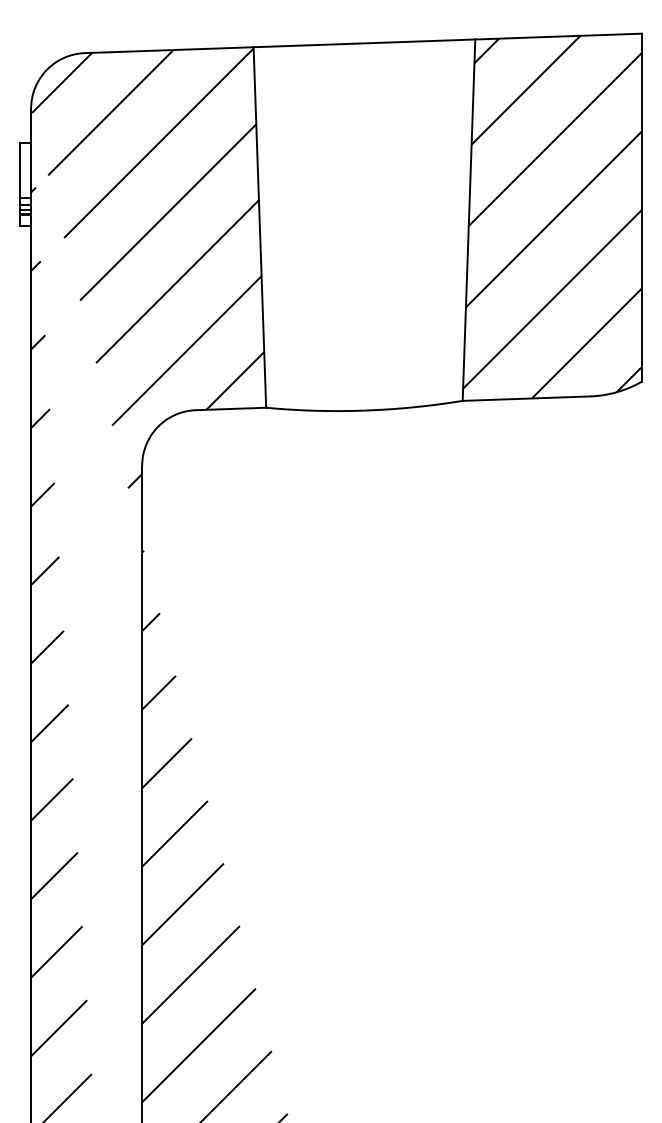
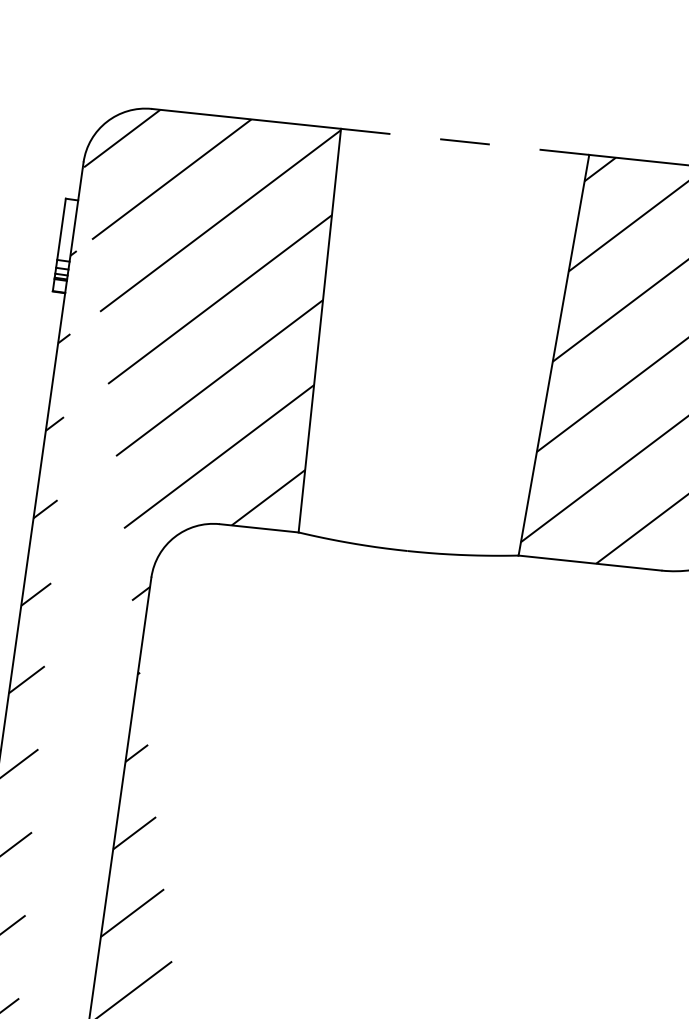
line: (364, 43) -> (465, 142), solid -> dashed

